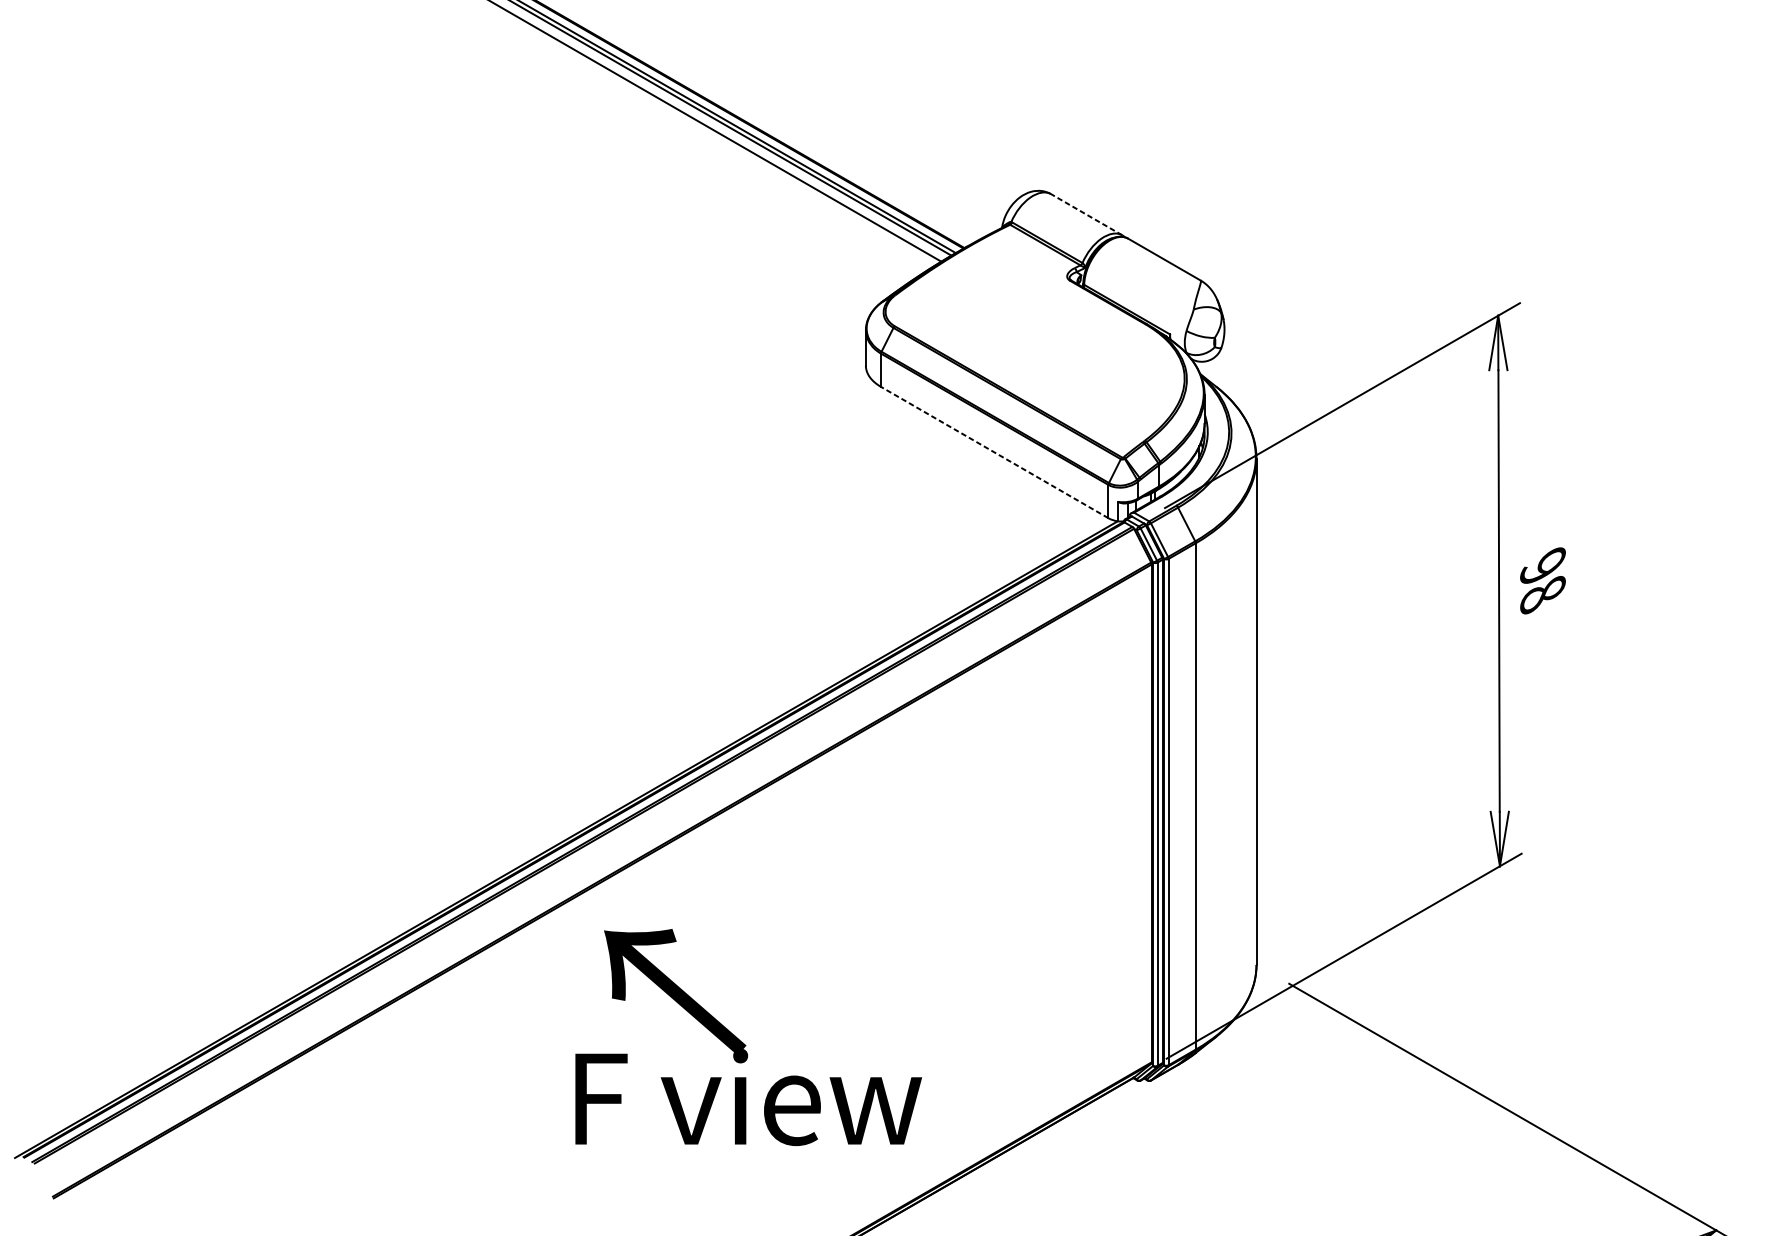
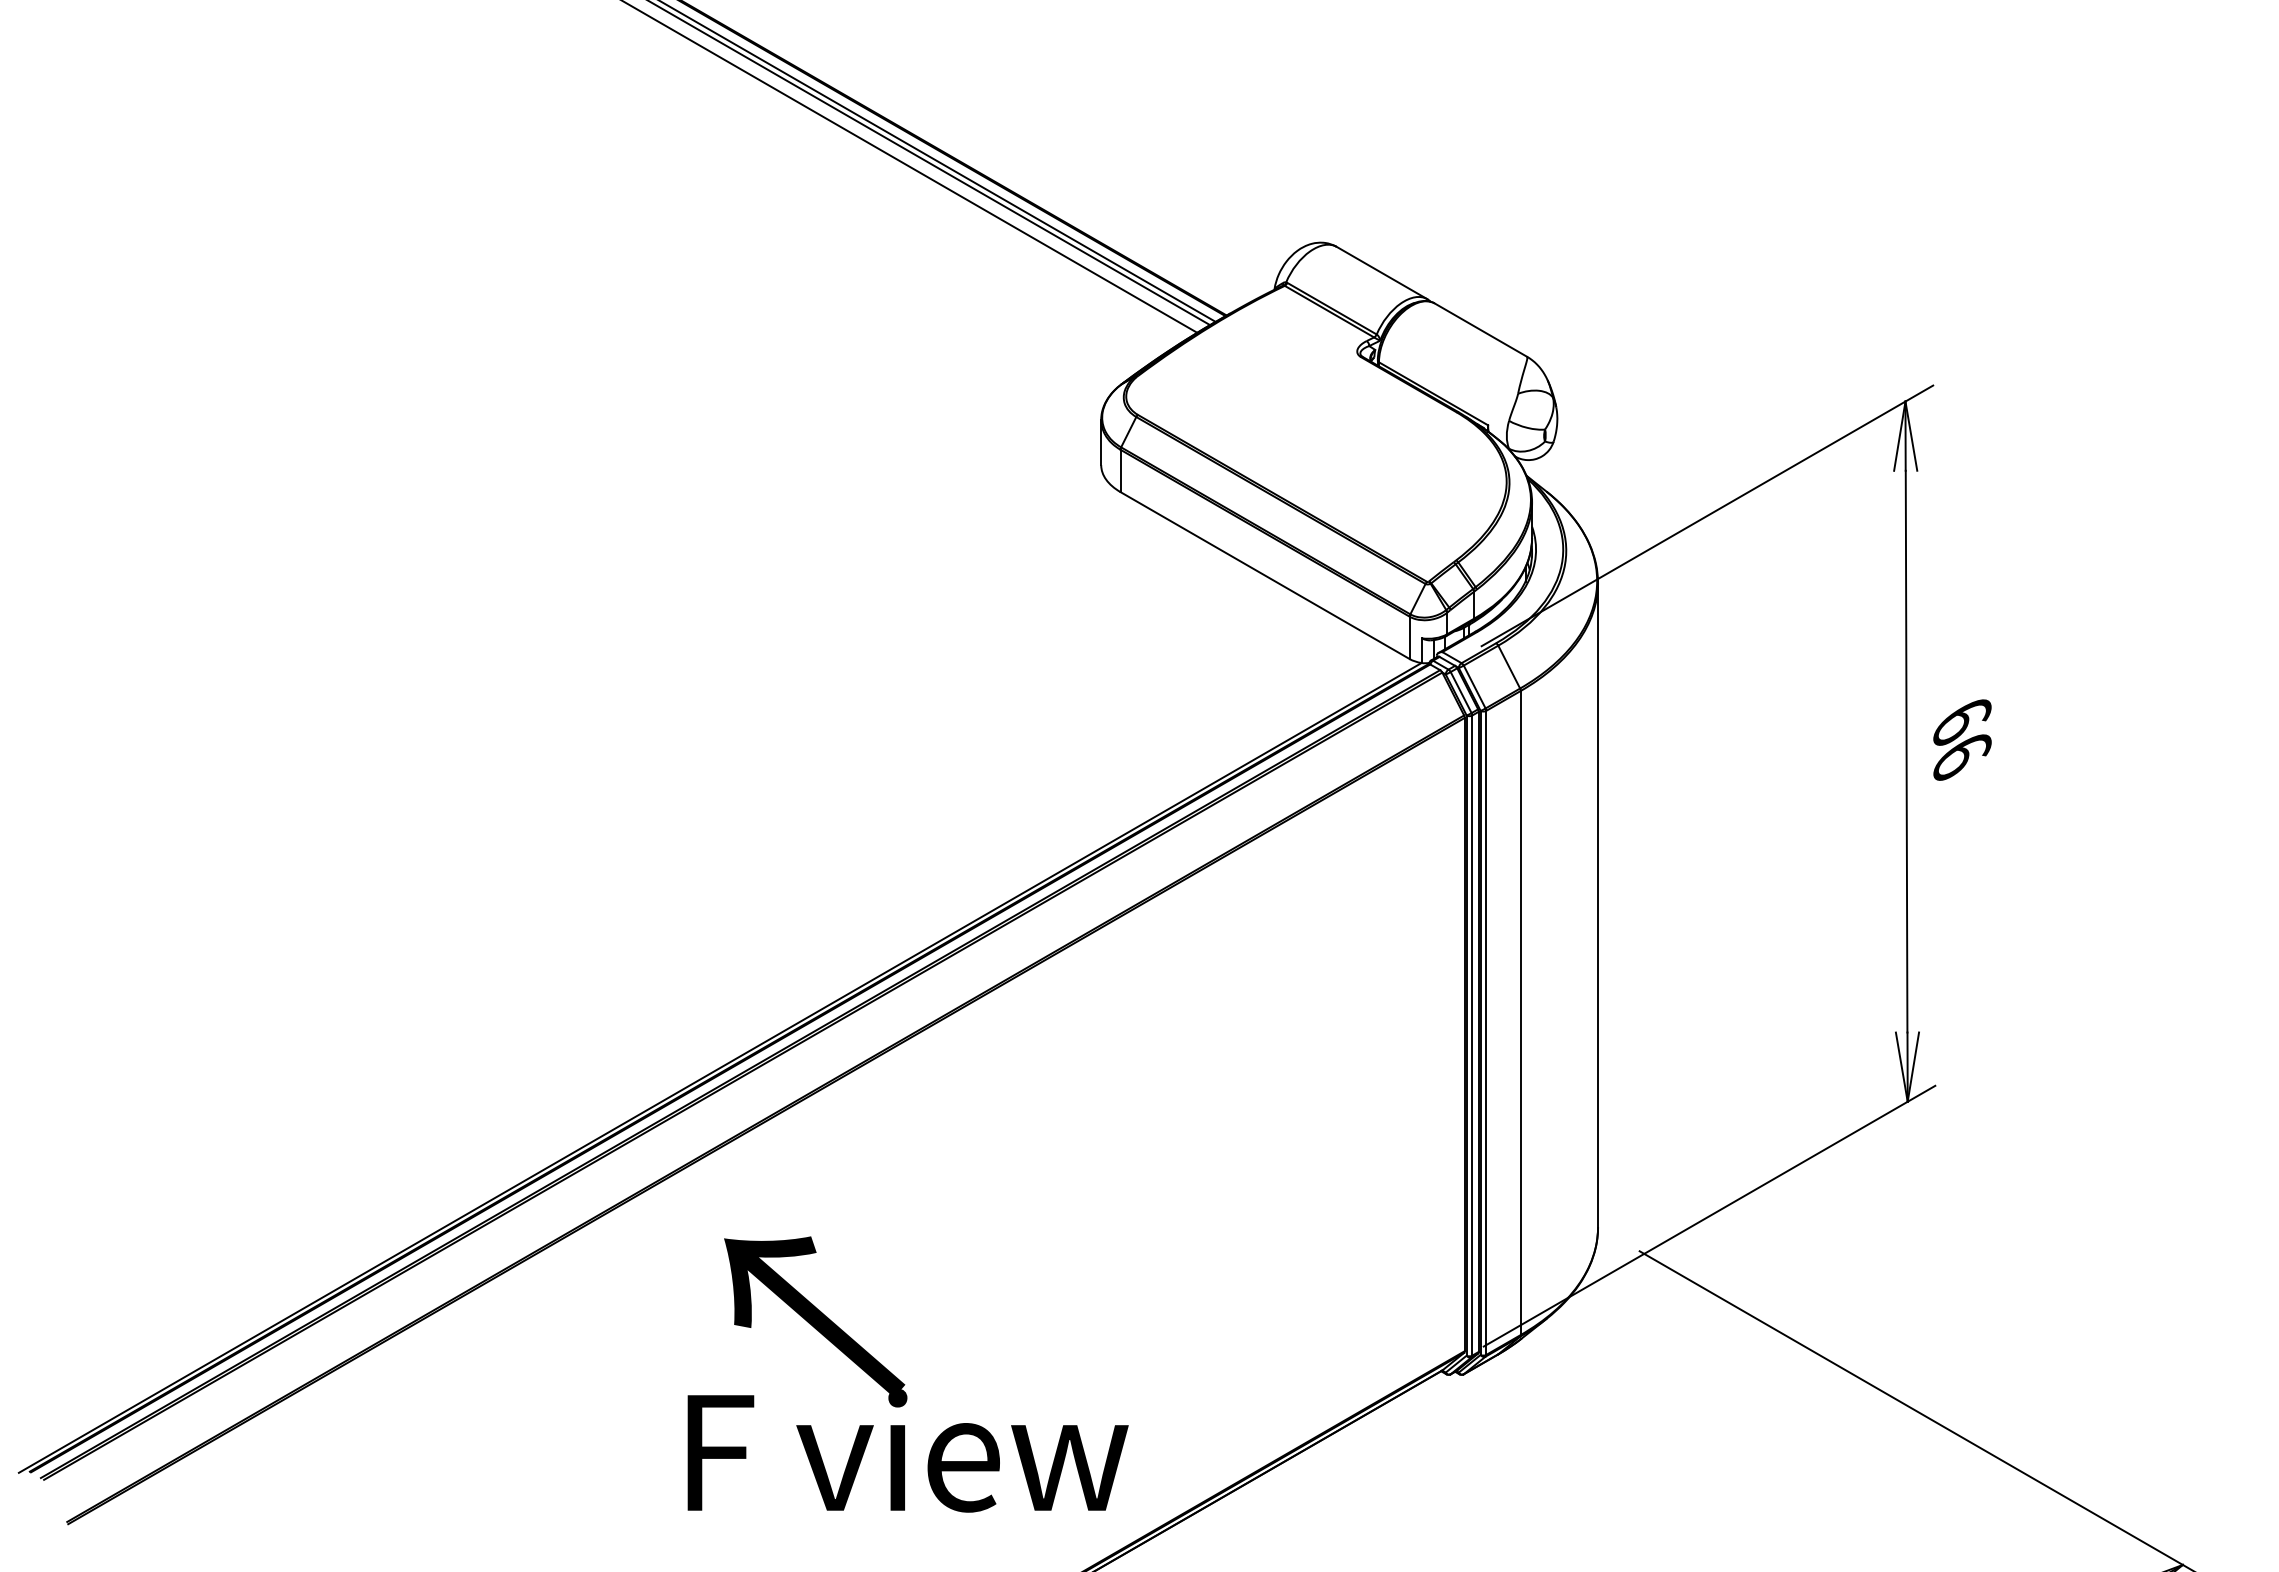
line: (1086, 214) -> (1381, 272), dashed -> solid
line: (995, 452) -> (1265, 575), dashed -> solid
text: (1543, 580) -> (1962, 738), 98 -> 66
text: (748, 1037) -> (907, 1374), moved

